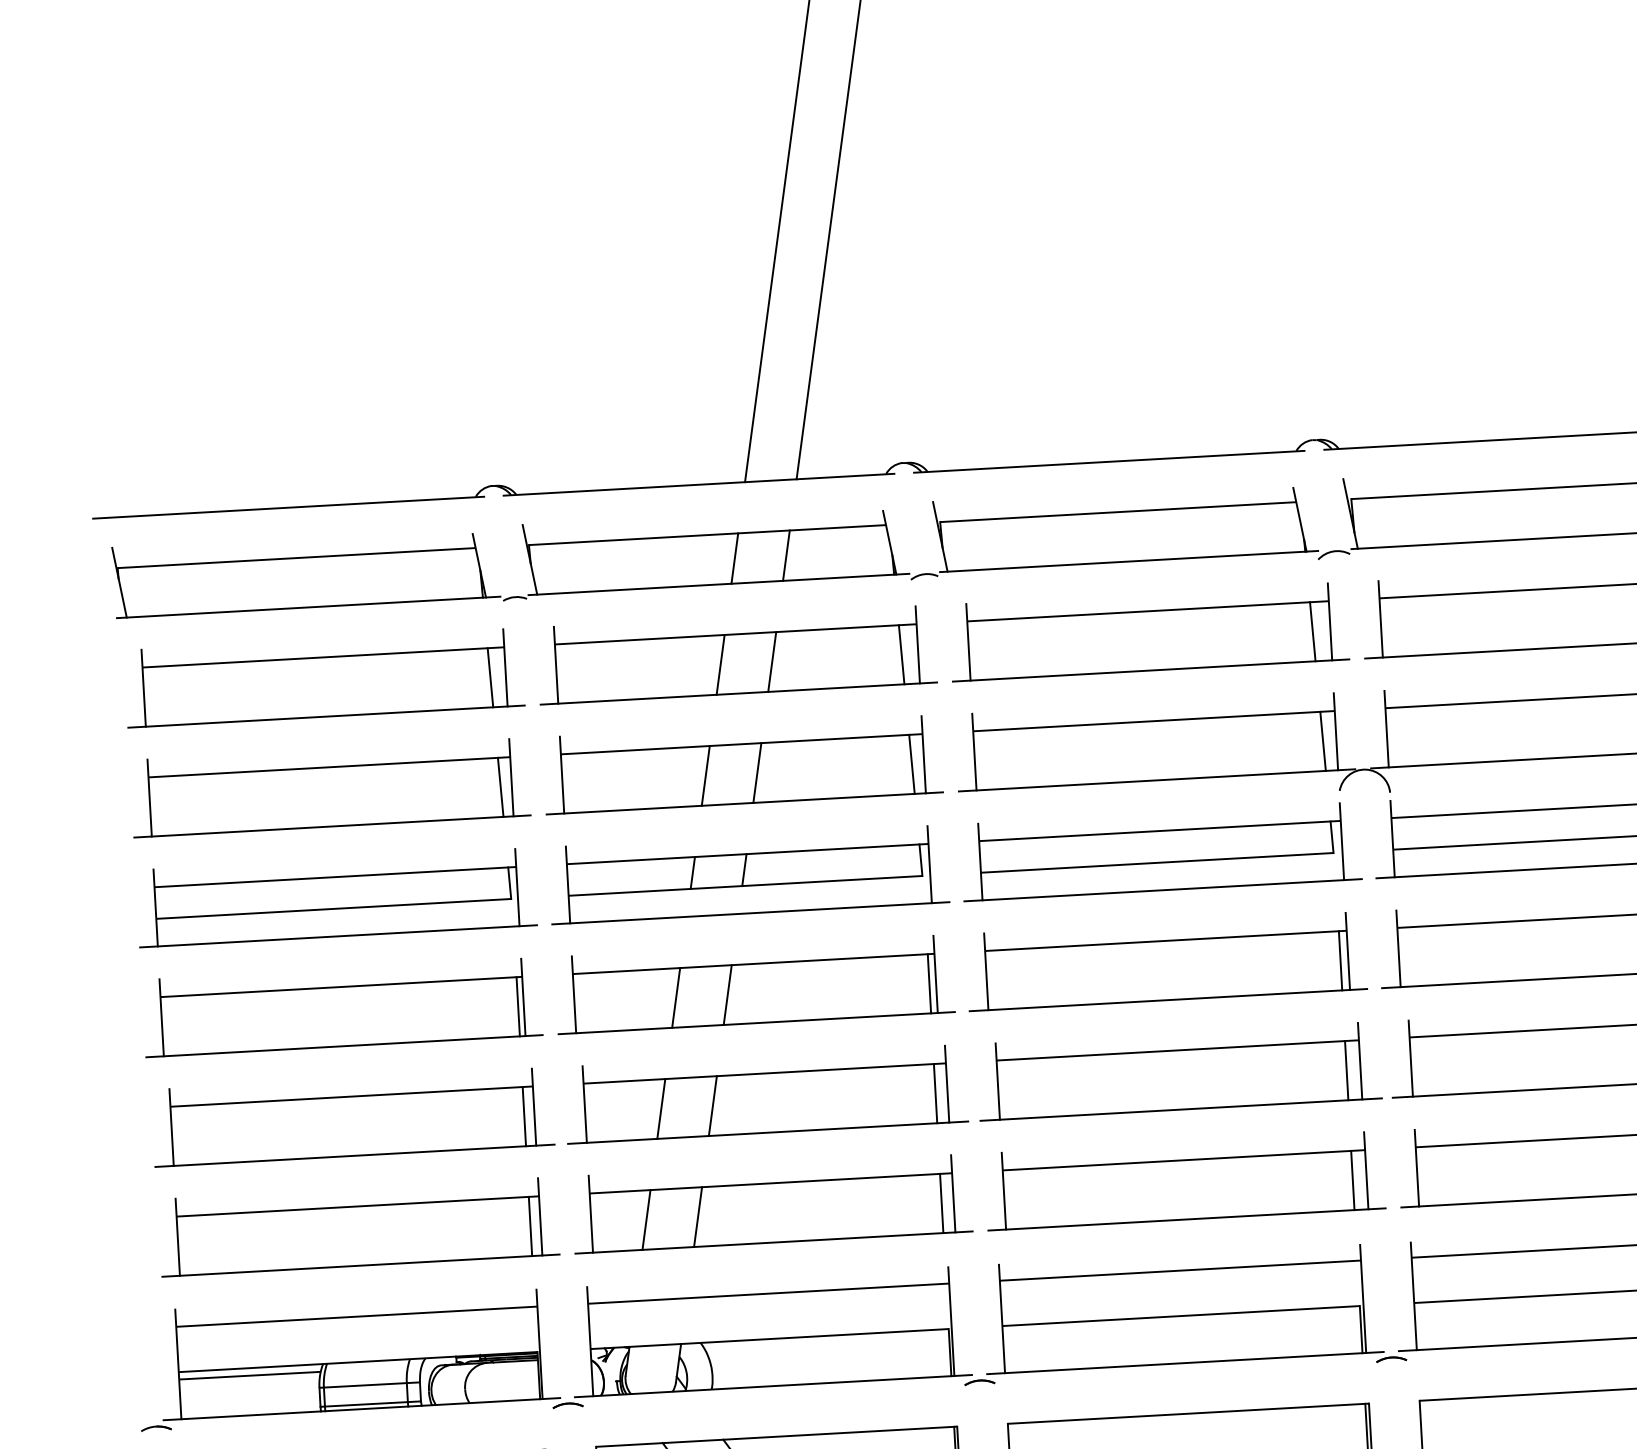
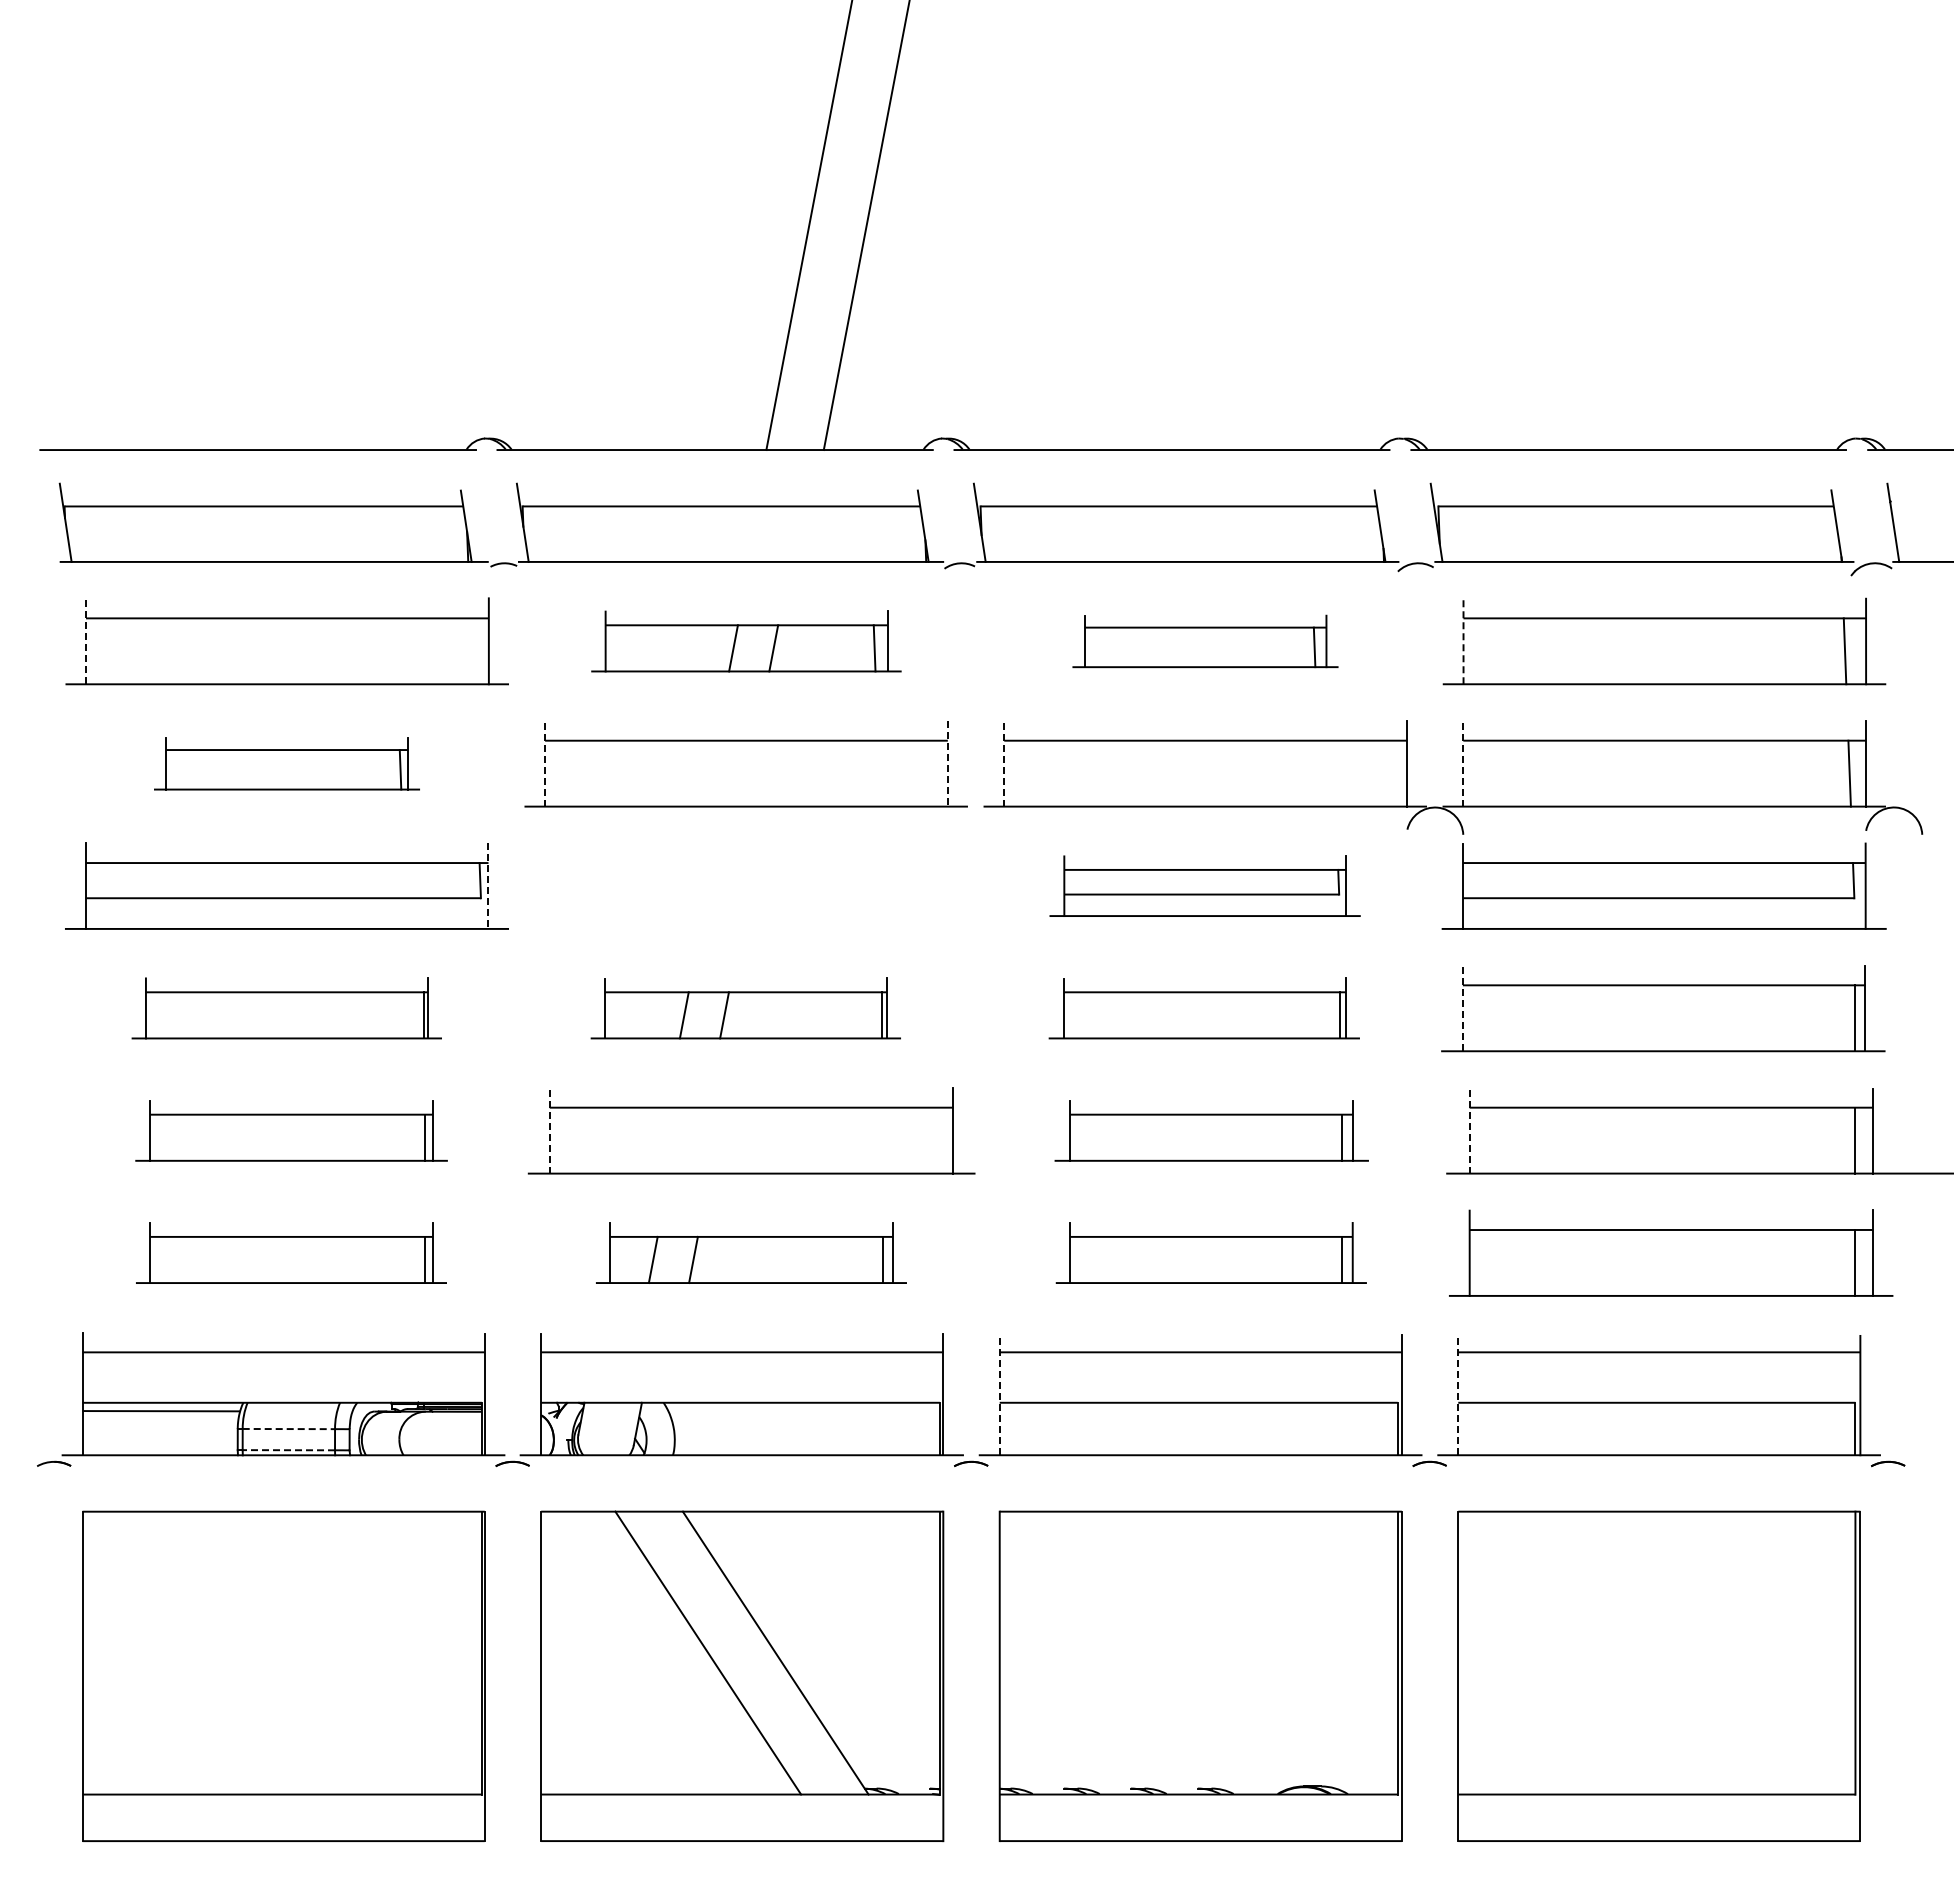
line: (786, 555) -> (807, 533), removed
line: (734, 557) -> (750, 533), removed
line: (1380, 619) -> (1463, 641), solid -> dashed
part: (1148, 632) -> (1205, 641), size x0.6
part: (736, 655) -> (746, 641), size x0.7
line: (490, 677) -> (471, 651), removed
line: (144, 688) -> (86, 641), solid -> dashed
line: (1386, 729) -> (1463, 764), solid -> dashed
line: (1322, 741) -> (1391, 773), removed
line: (974, 751) -> (1004, 763), solid -> dashed
line: (923, 754) -> (947, 763), solid -> dashed
line: (911, 764) -> (933, 773), removed
line: (756, 772) -> (761, 773), removed
line: (562, 774) -> (545, 763), solid -> dashed
line: (705, 775) -> (704, 773), removed
part: (329, 787) -> (286, 763), size x0.6
part: (1160, 851) -> (1204, 885), size x0.7
part: (749, 874) -> (746, 885), removed
line: (517, 888) -> (488, 886), solid -> dashed
line: (1398, 948) -> (1462, 1008), solid -> dashed
part: (1166, 961) -> (1204, 1008), size x0.7
part: (754, 984) -> (745, 1008), size x0.7
part: (342, 1007) -> (286, 1008), size x0.7
line: (1410, 1057) -> (1469, 1130), solid -> dashed
part: (1178, 1070) -> (1211, 1130), size x0.7
line: (935, 1093) -> (939, 1140), removed
line: (584, 1104) -> (549, 1130), solid -> dashed
line: (712, 1105) -> (691, 1140), removed
line: (661, 1108) -> (634, 1140), removed
part: (352, 1117) -> (291, 1130), size x0.7
part: (1185, 1180) -> (1211, 1252), size x0.7
part: (771, 1203) -> (751, 1252), size x0.7
part: (358, 1226) -> (291, 1252), size x0.7
line: (1414, 1296) -> (1458, 1395), solid -> dashed
line: (1001, 1318) -> (999, 1394), solid -> dashed
line: (365, 1385) -> (289, 1429), solid -> dashed
line: (366, 1404) -> (288, 1450), solid -> dashed

